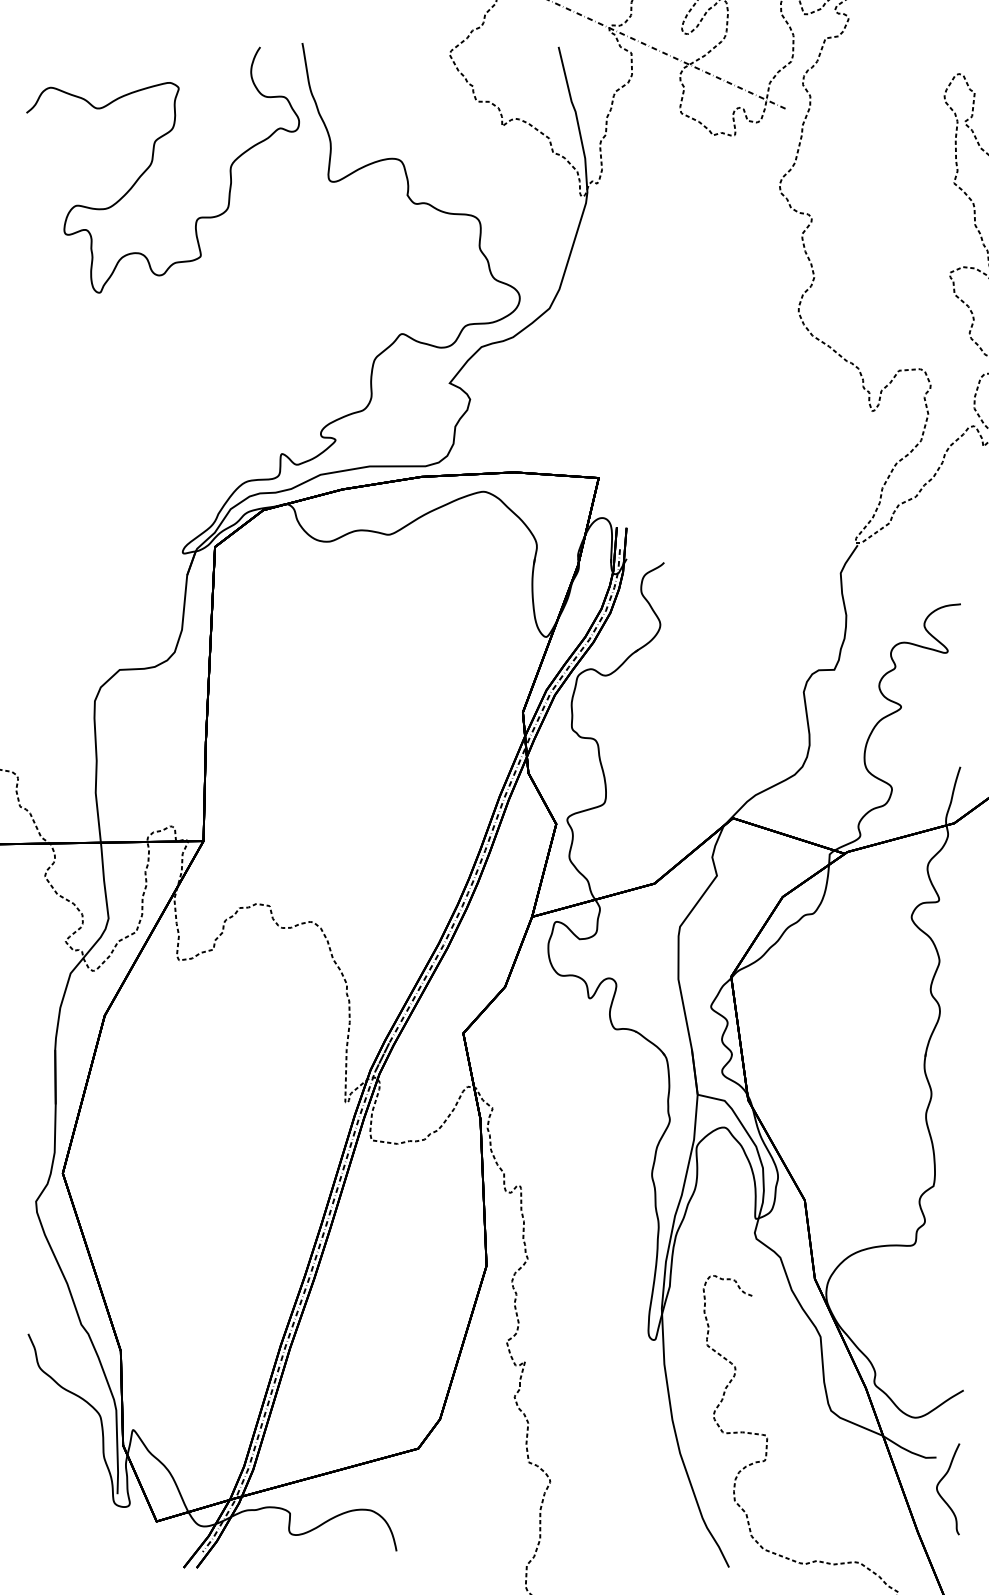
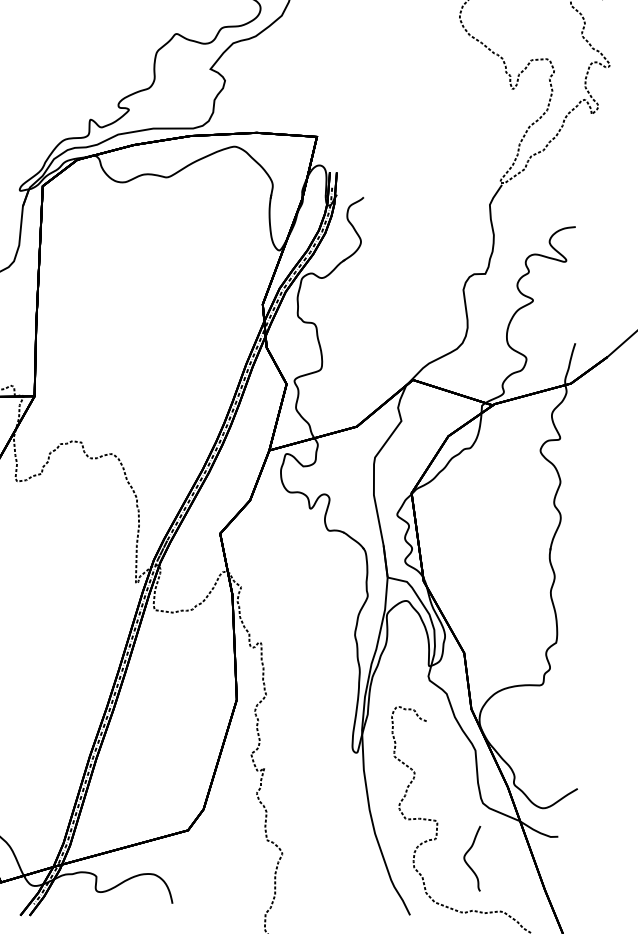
curve: (941, 1495) -> (467, 863), moved

